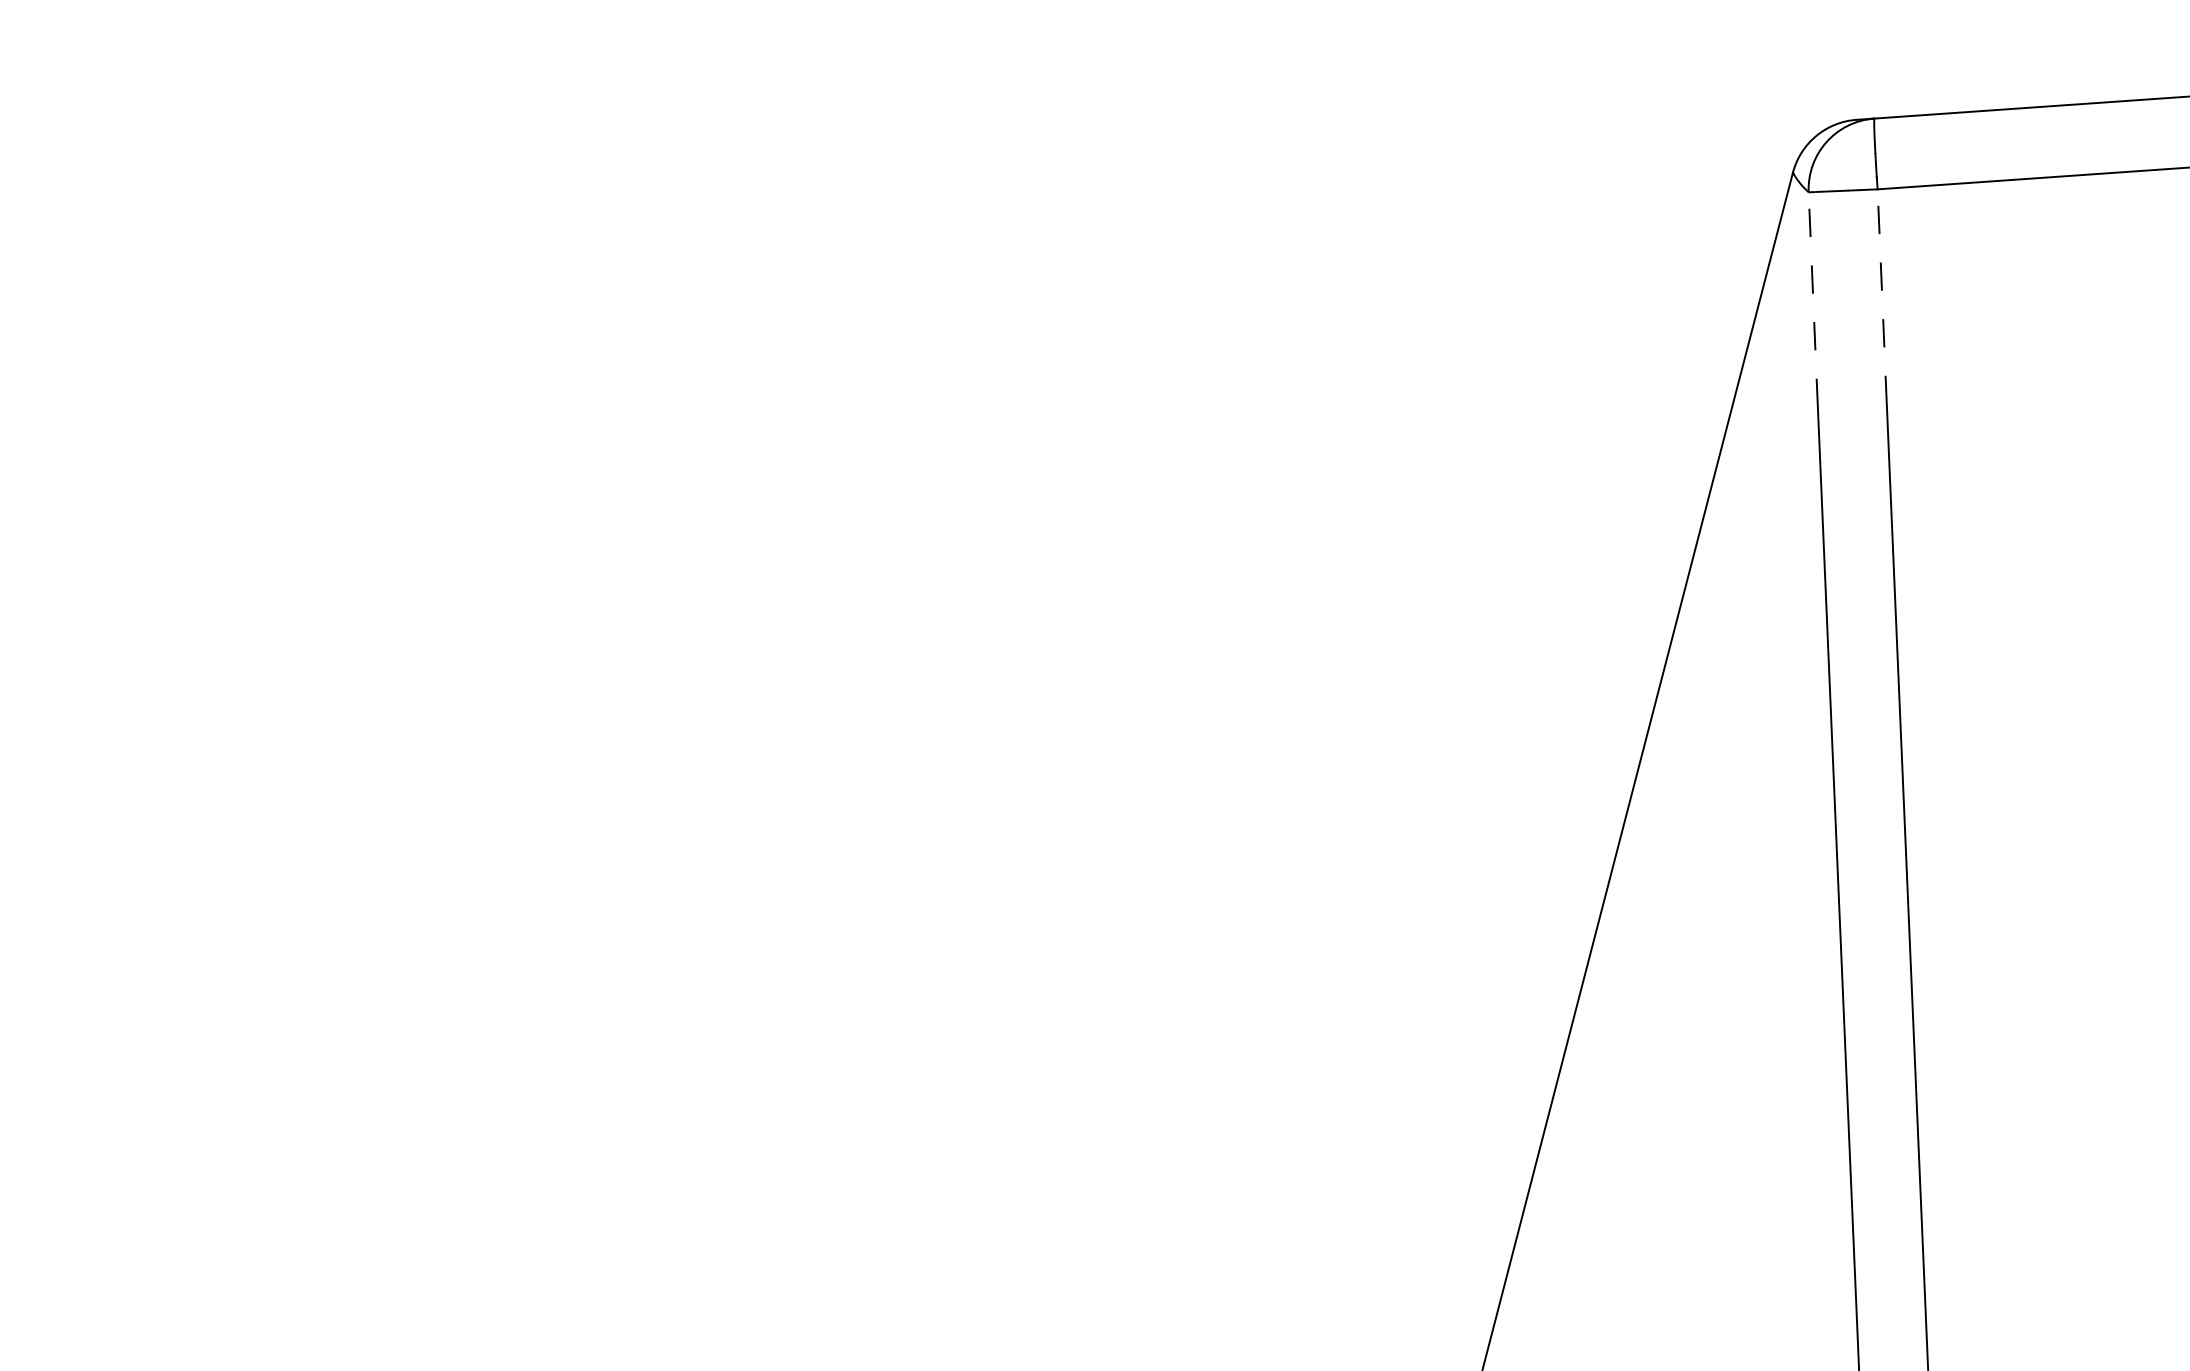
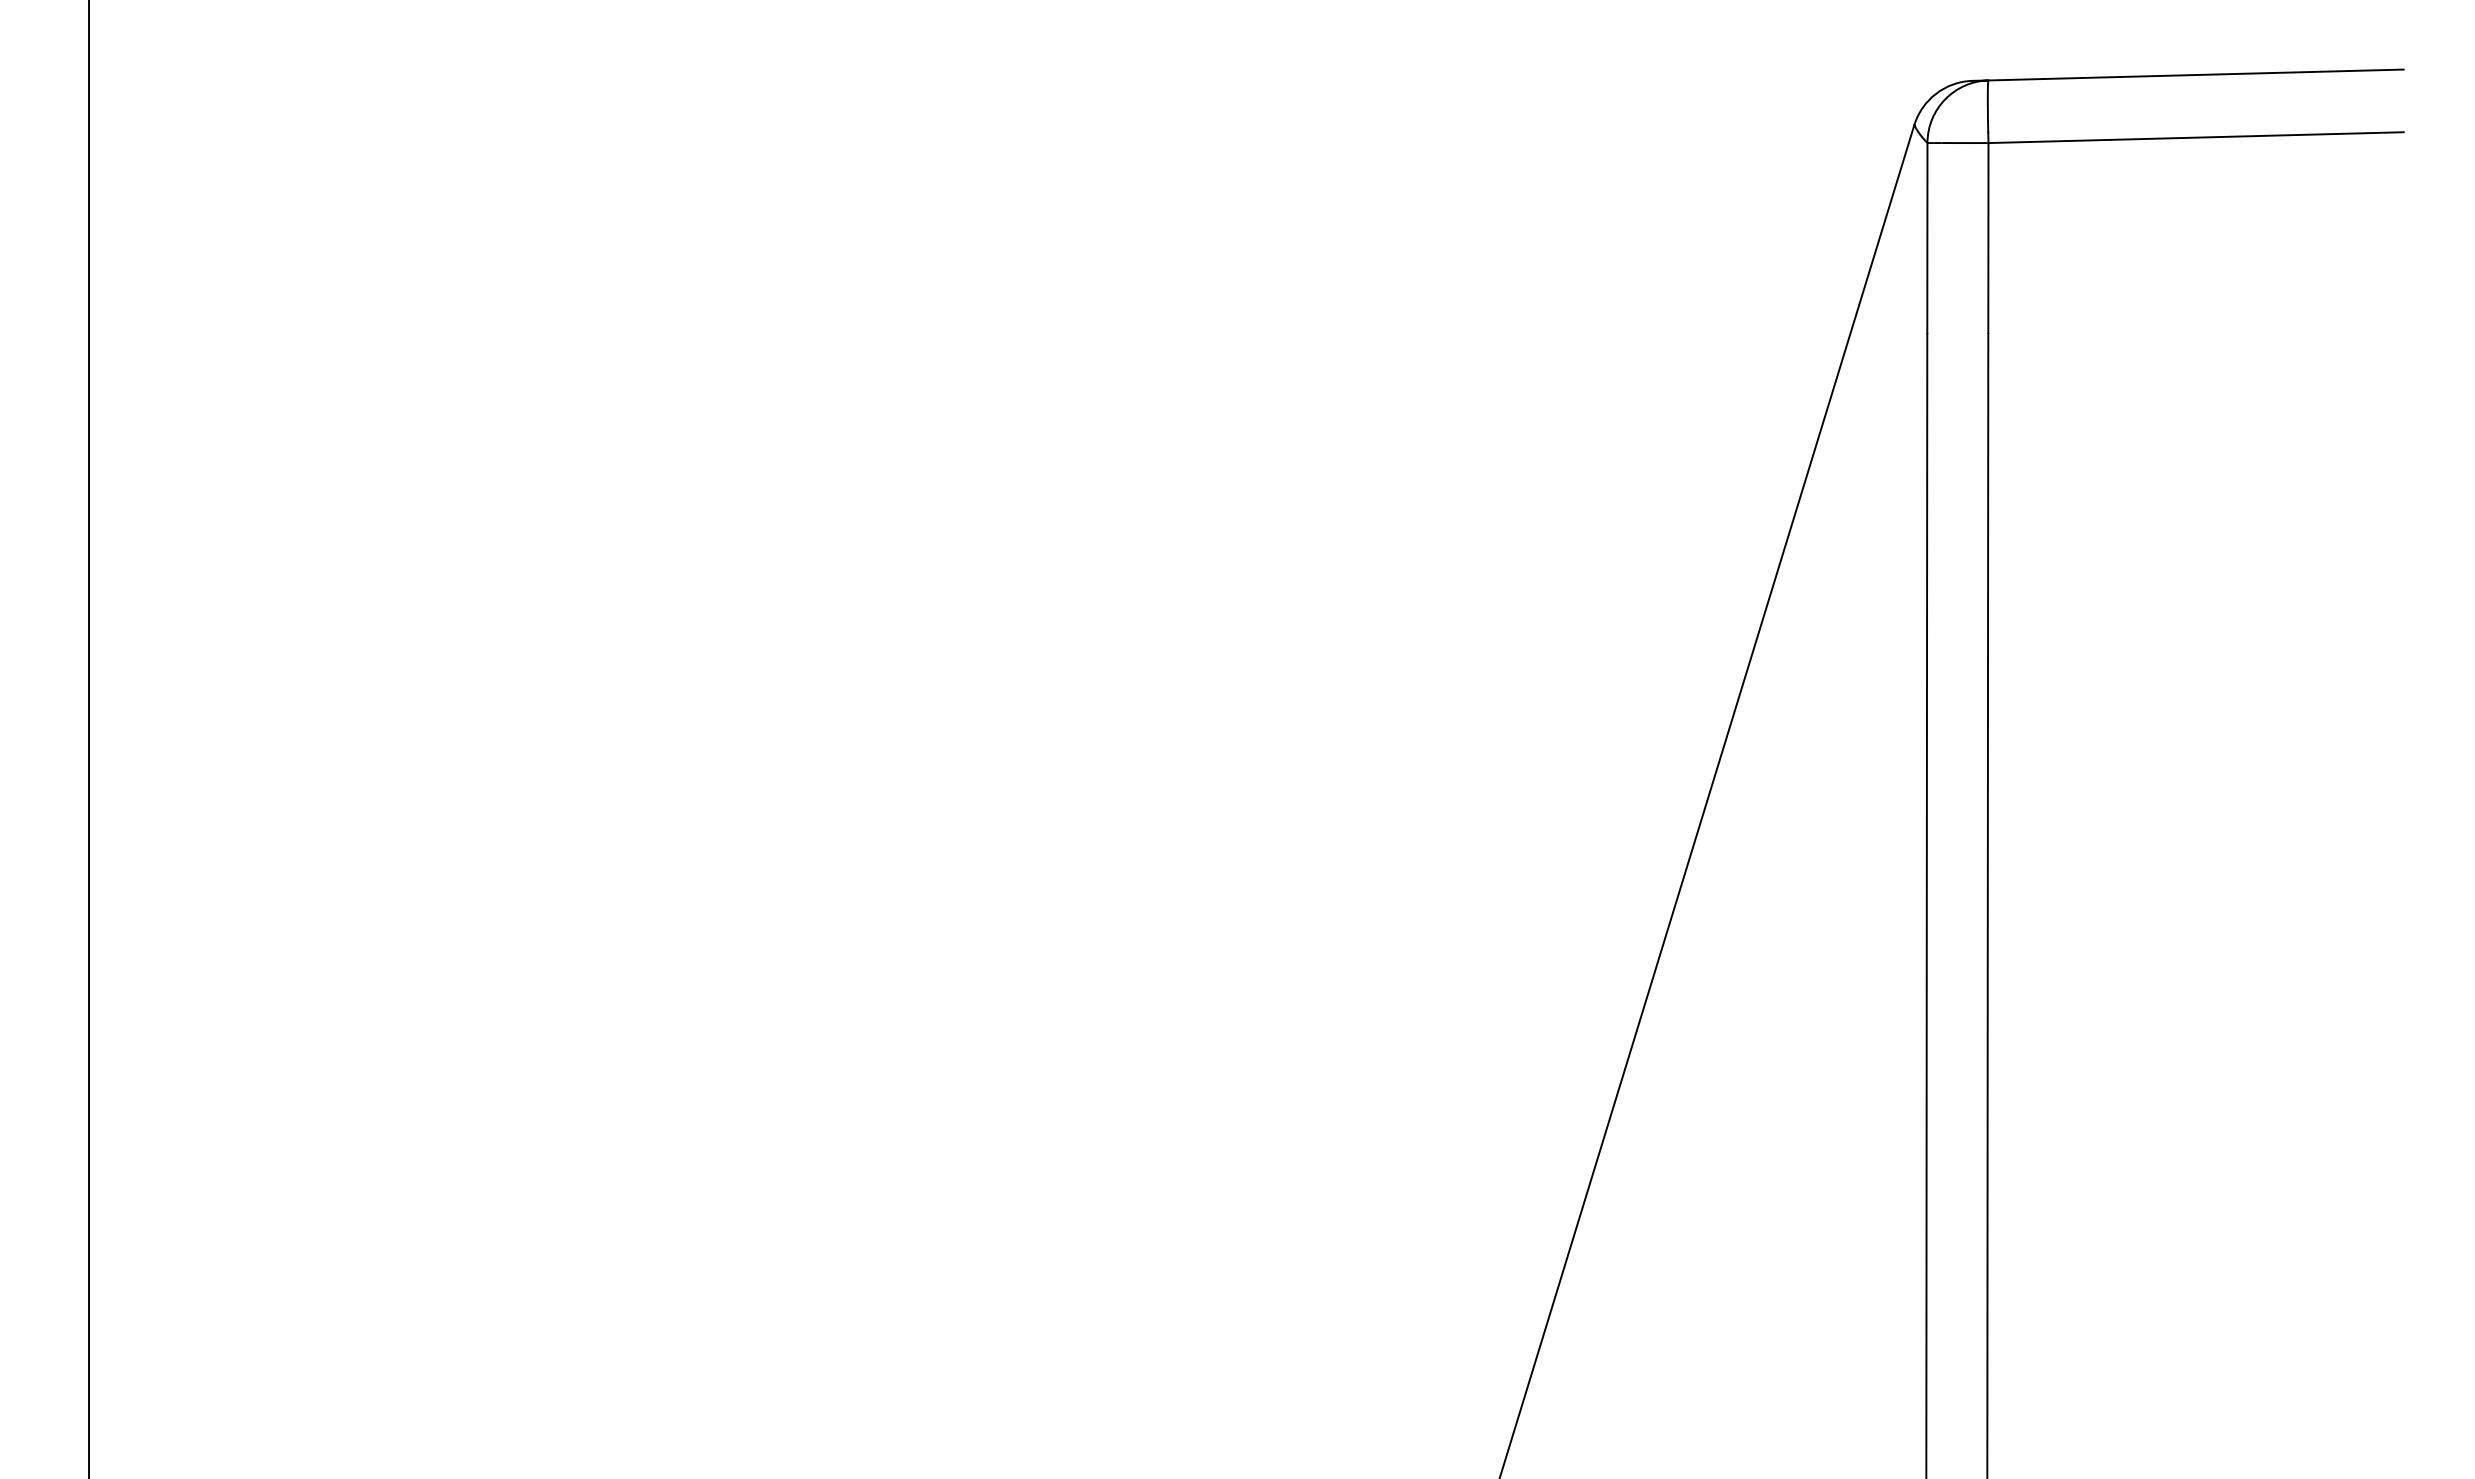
line: (1882, 297) -> (1988, 238), dashed -> solid
line: (1813, 300) -> (1927, 238), dashed -> solid

